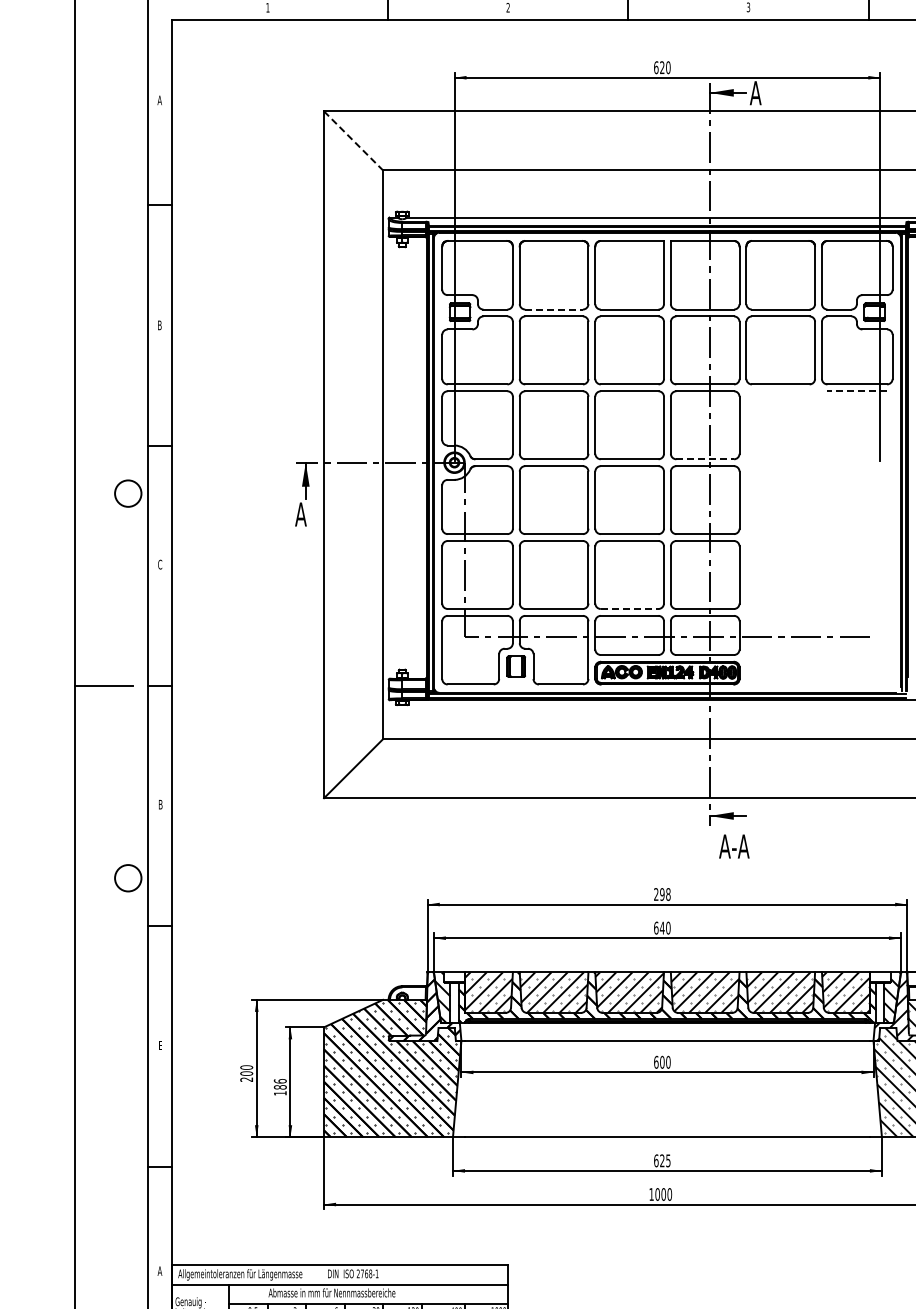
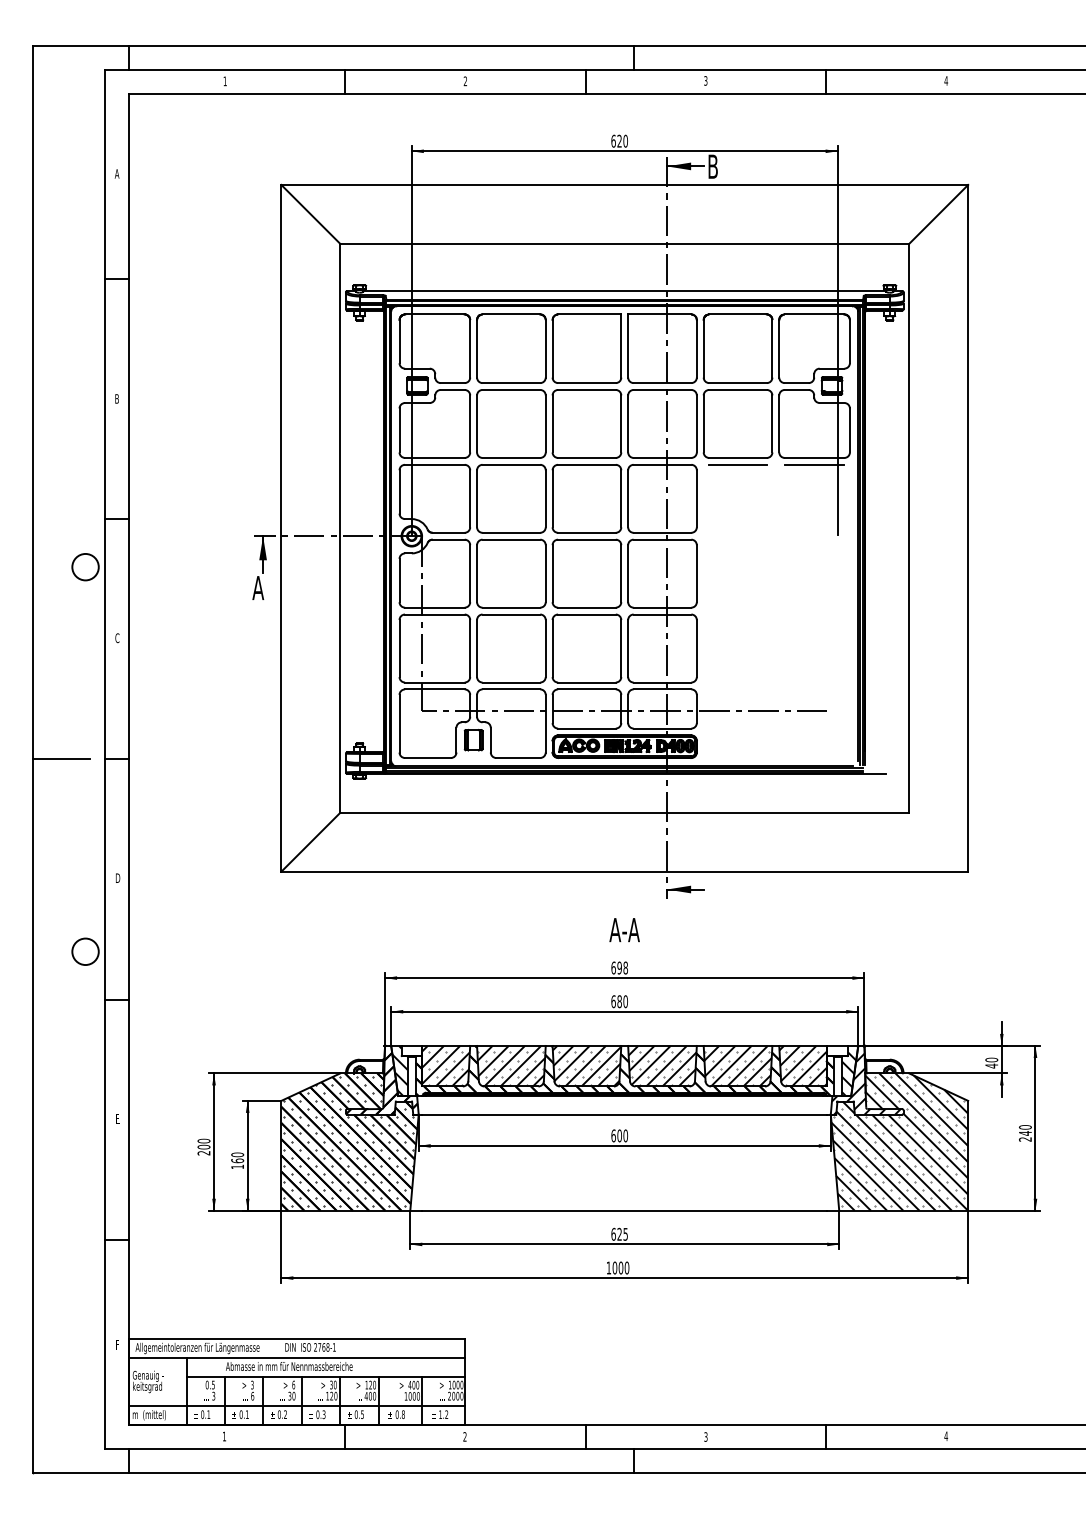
text: (755, 92) -> (712, 166), A -> B
line: (353, 140) -> (310, 214), dashed -> solid
line: (554, 309) -> (511, 383), dashed -> solid
line: (780, 390) -> (737, 464), added
line: (857, 390) -> (814, 464), dashed -> solid
line: (705, 458) -> (662, 532), dashed -> solid
line: (629, 608) -> (586, 682), dashed -> solid
text: (160, 803) -> (117, 877), B -> D
text: (734, 846) -> (624, 930), moved
text: (656, 893) -> (613, 967), 298 -> 698
text: (662, 927) -> (619, 1001), 640 -> 680
text: (280, 1083) -> (237, 1157), 186 -> 160
text: (160, 1270) -> (117, 1344), A -> F

